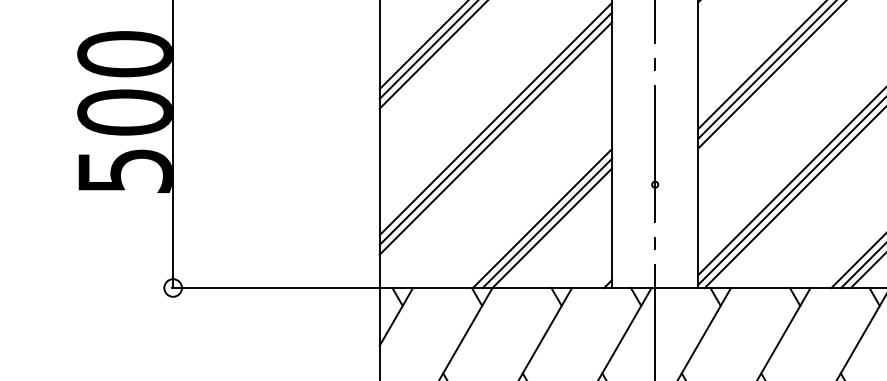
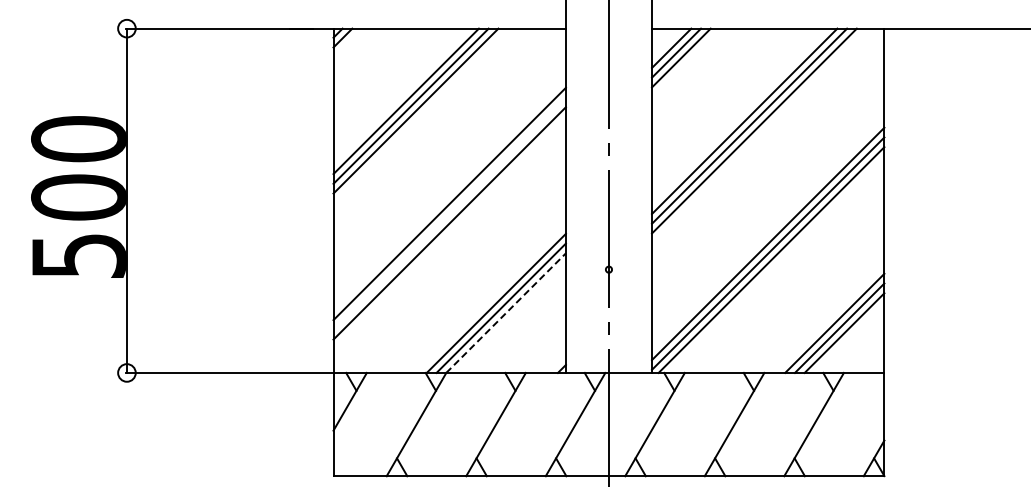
line: (495, 128) -> (449, 213), removed
line: (552, 228) -> (506, 313), solid -> dashed

